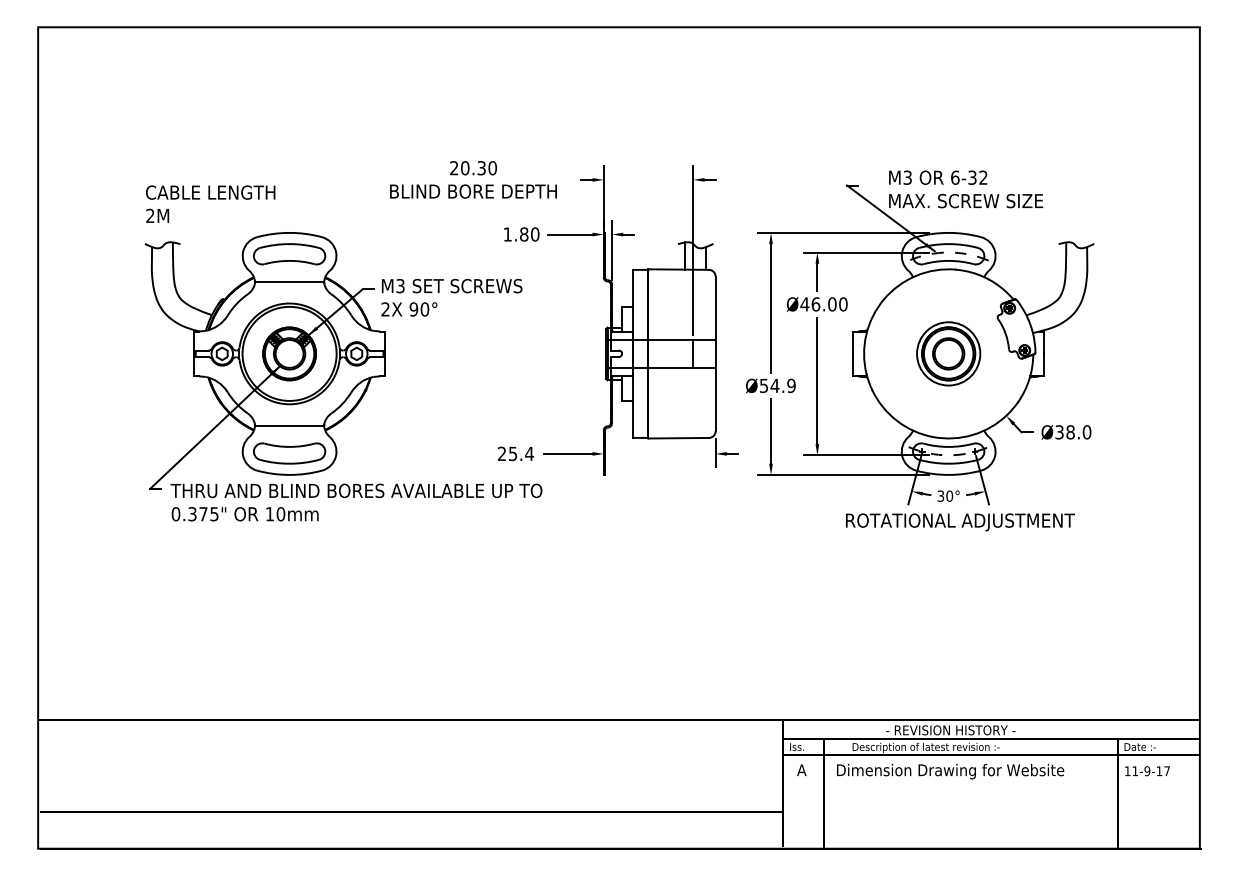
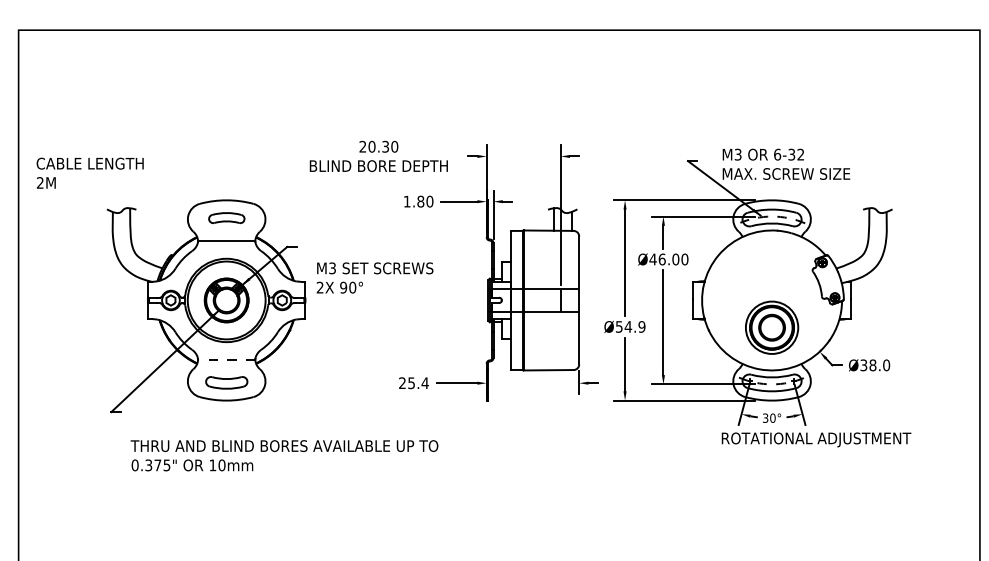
text: (210, 203) -> (90, 172), moved
part: (289, 254) -> (226, 218), size x0.6
text: (451, 297) -> (374, 277), moved
part: (948, 353) -> (771, 327), moved
line: (289, 426) -> (226, 360), solid -> dashed
part: (289, 453) -> (226, 382), size x0.7
text: (356, 502) -> (284, 455), moved
text: (960, 522) -> (816, 439), moved

